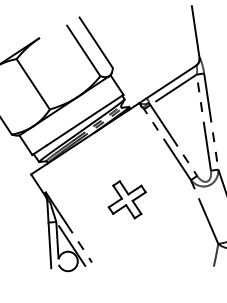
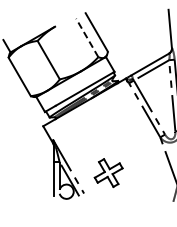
line: (84, 50) -> (87, 37), solid -> dashed
part: (127, 200) -> (108, 173), moved

